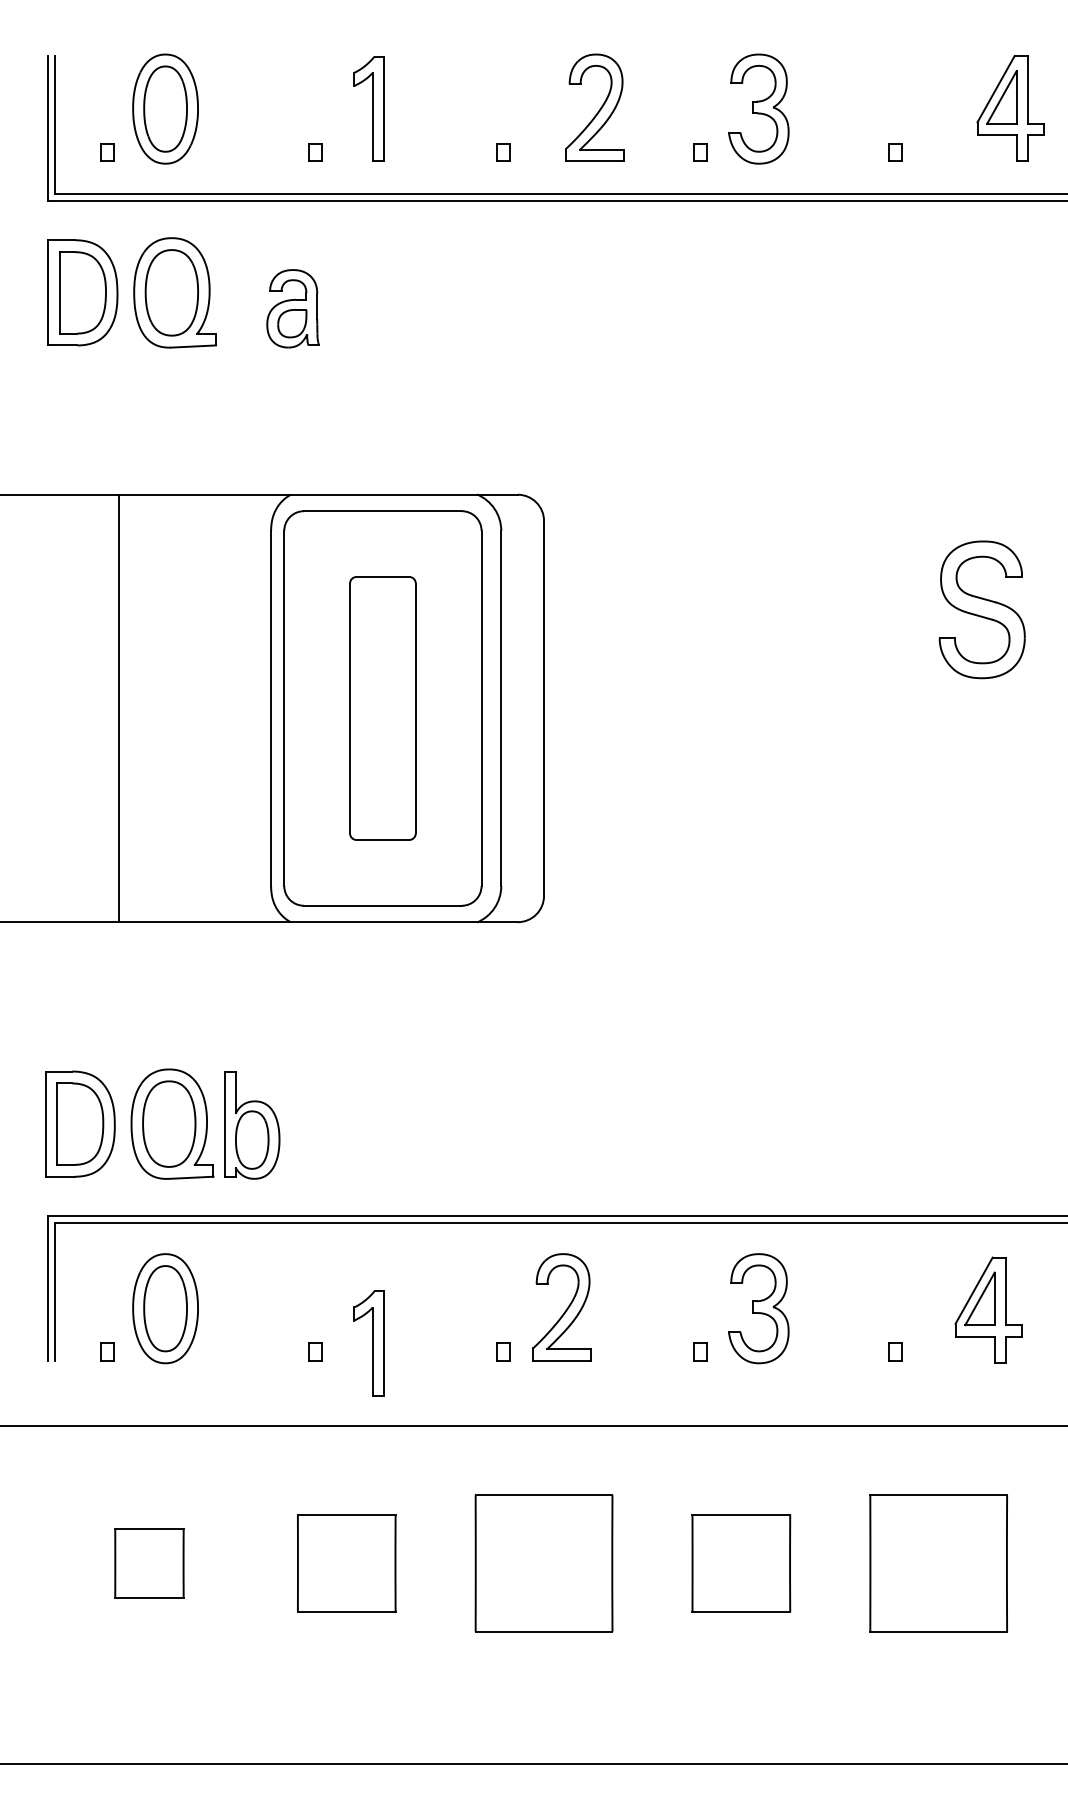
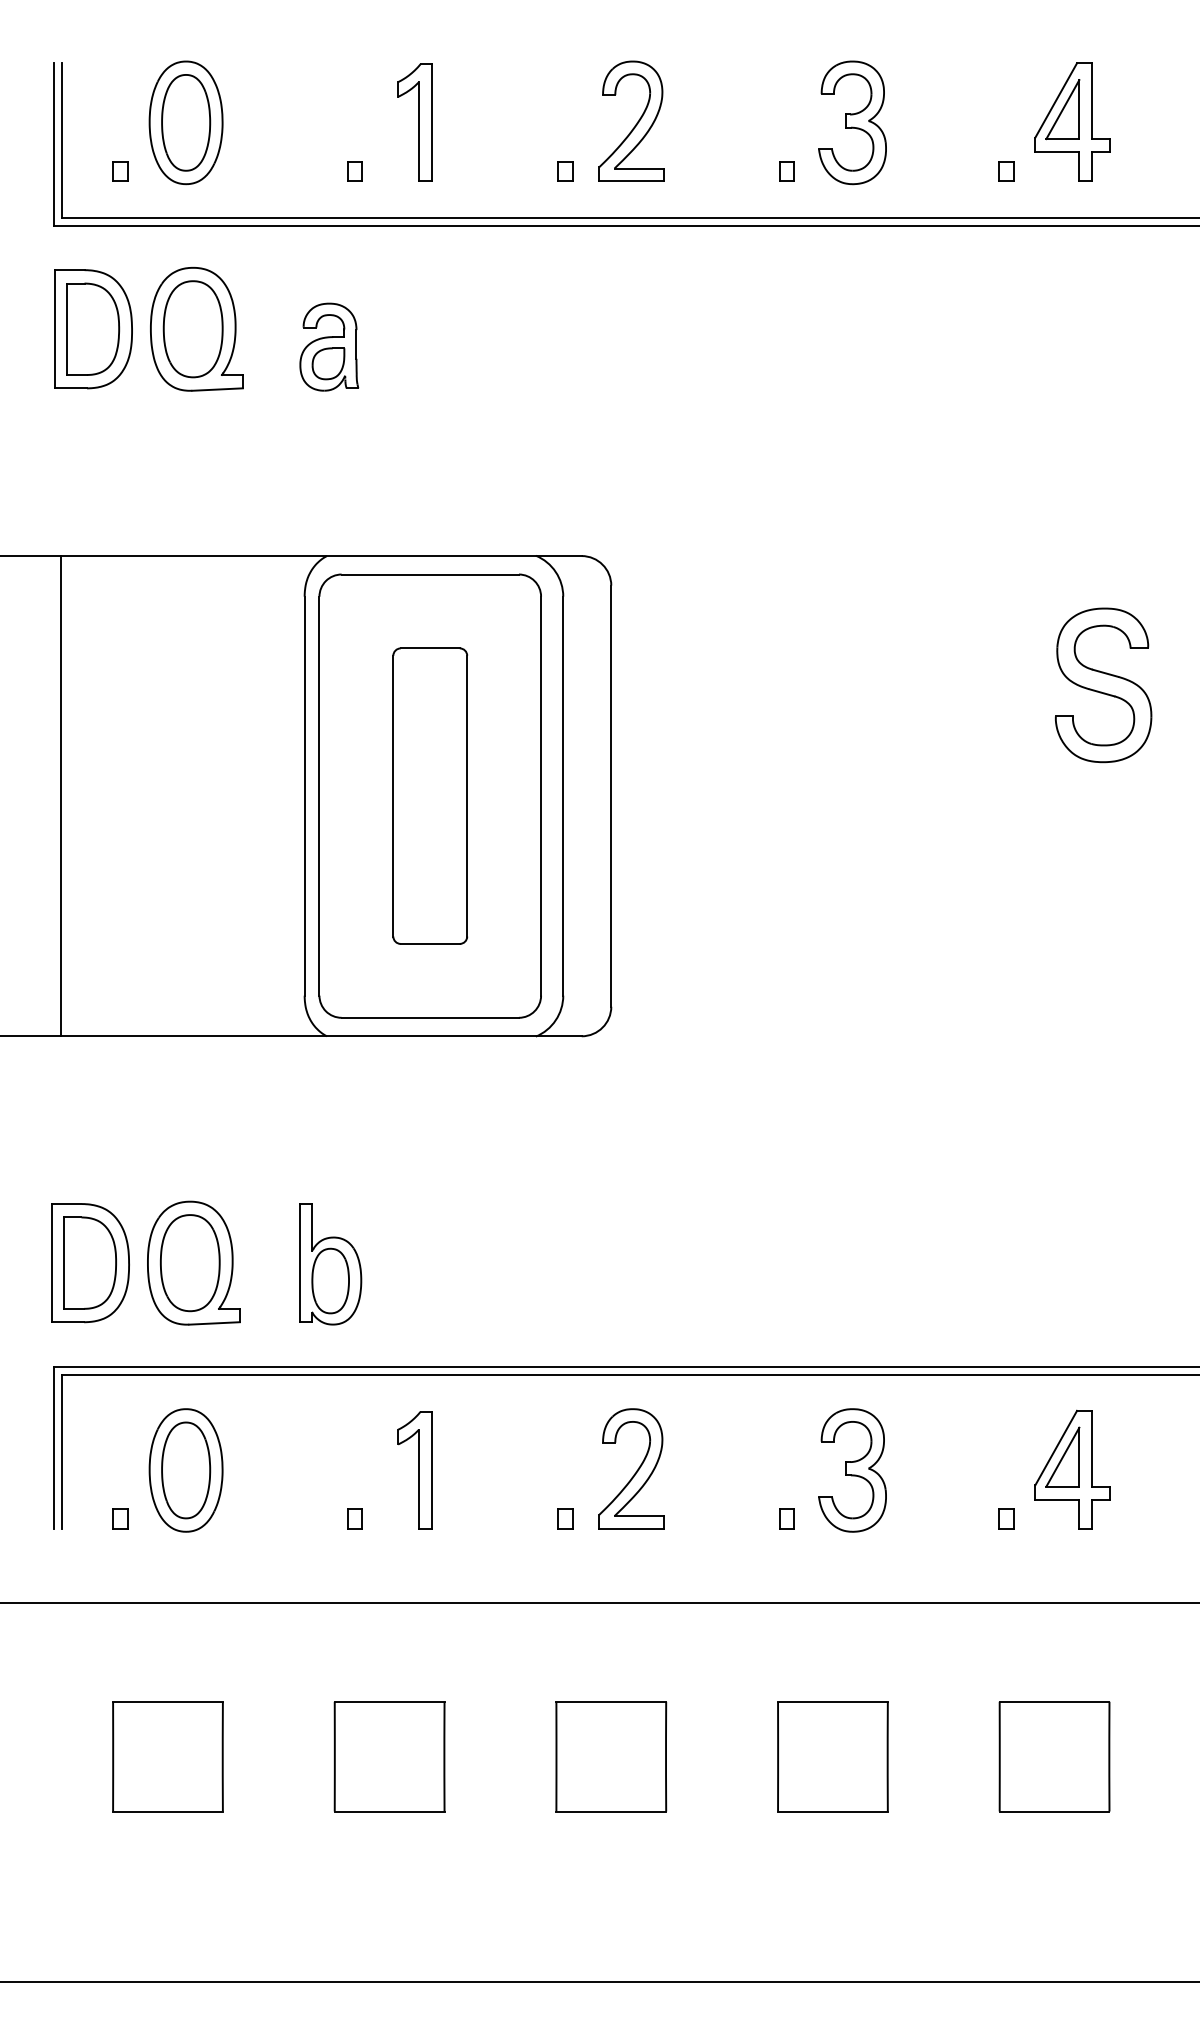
part: (594, 107) -> (630, 121), moved
part: (1010, 108) -> (1072, 122), moved
line: (119, 708) -> (61, 796), moved
part: (252, 1125) -> (330, 1264), moved
part: (988, 1309) -> (1072, 1469), moved
part: (368, 1343) -> (414, 1470), moved
part: (149, 1563) -> (168, 1756), size x1.43
part: (543, 1563) -> (610, 1756), size x0.71
part: (938, 1563) -> (1054, 1756), size x0.71

